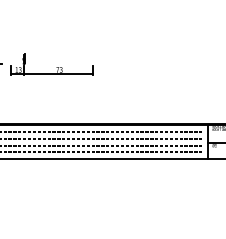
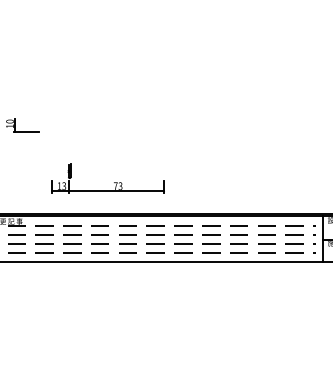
part: (56, 67) -> (114, 182), moved

